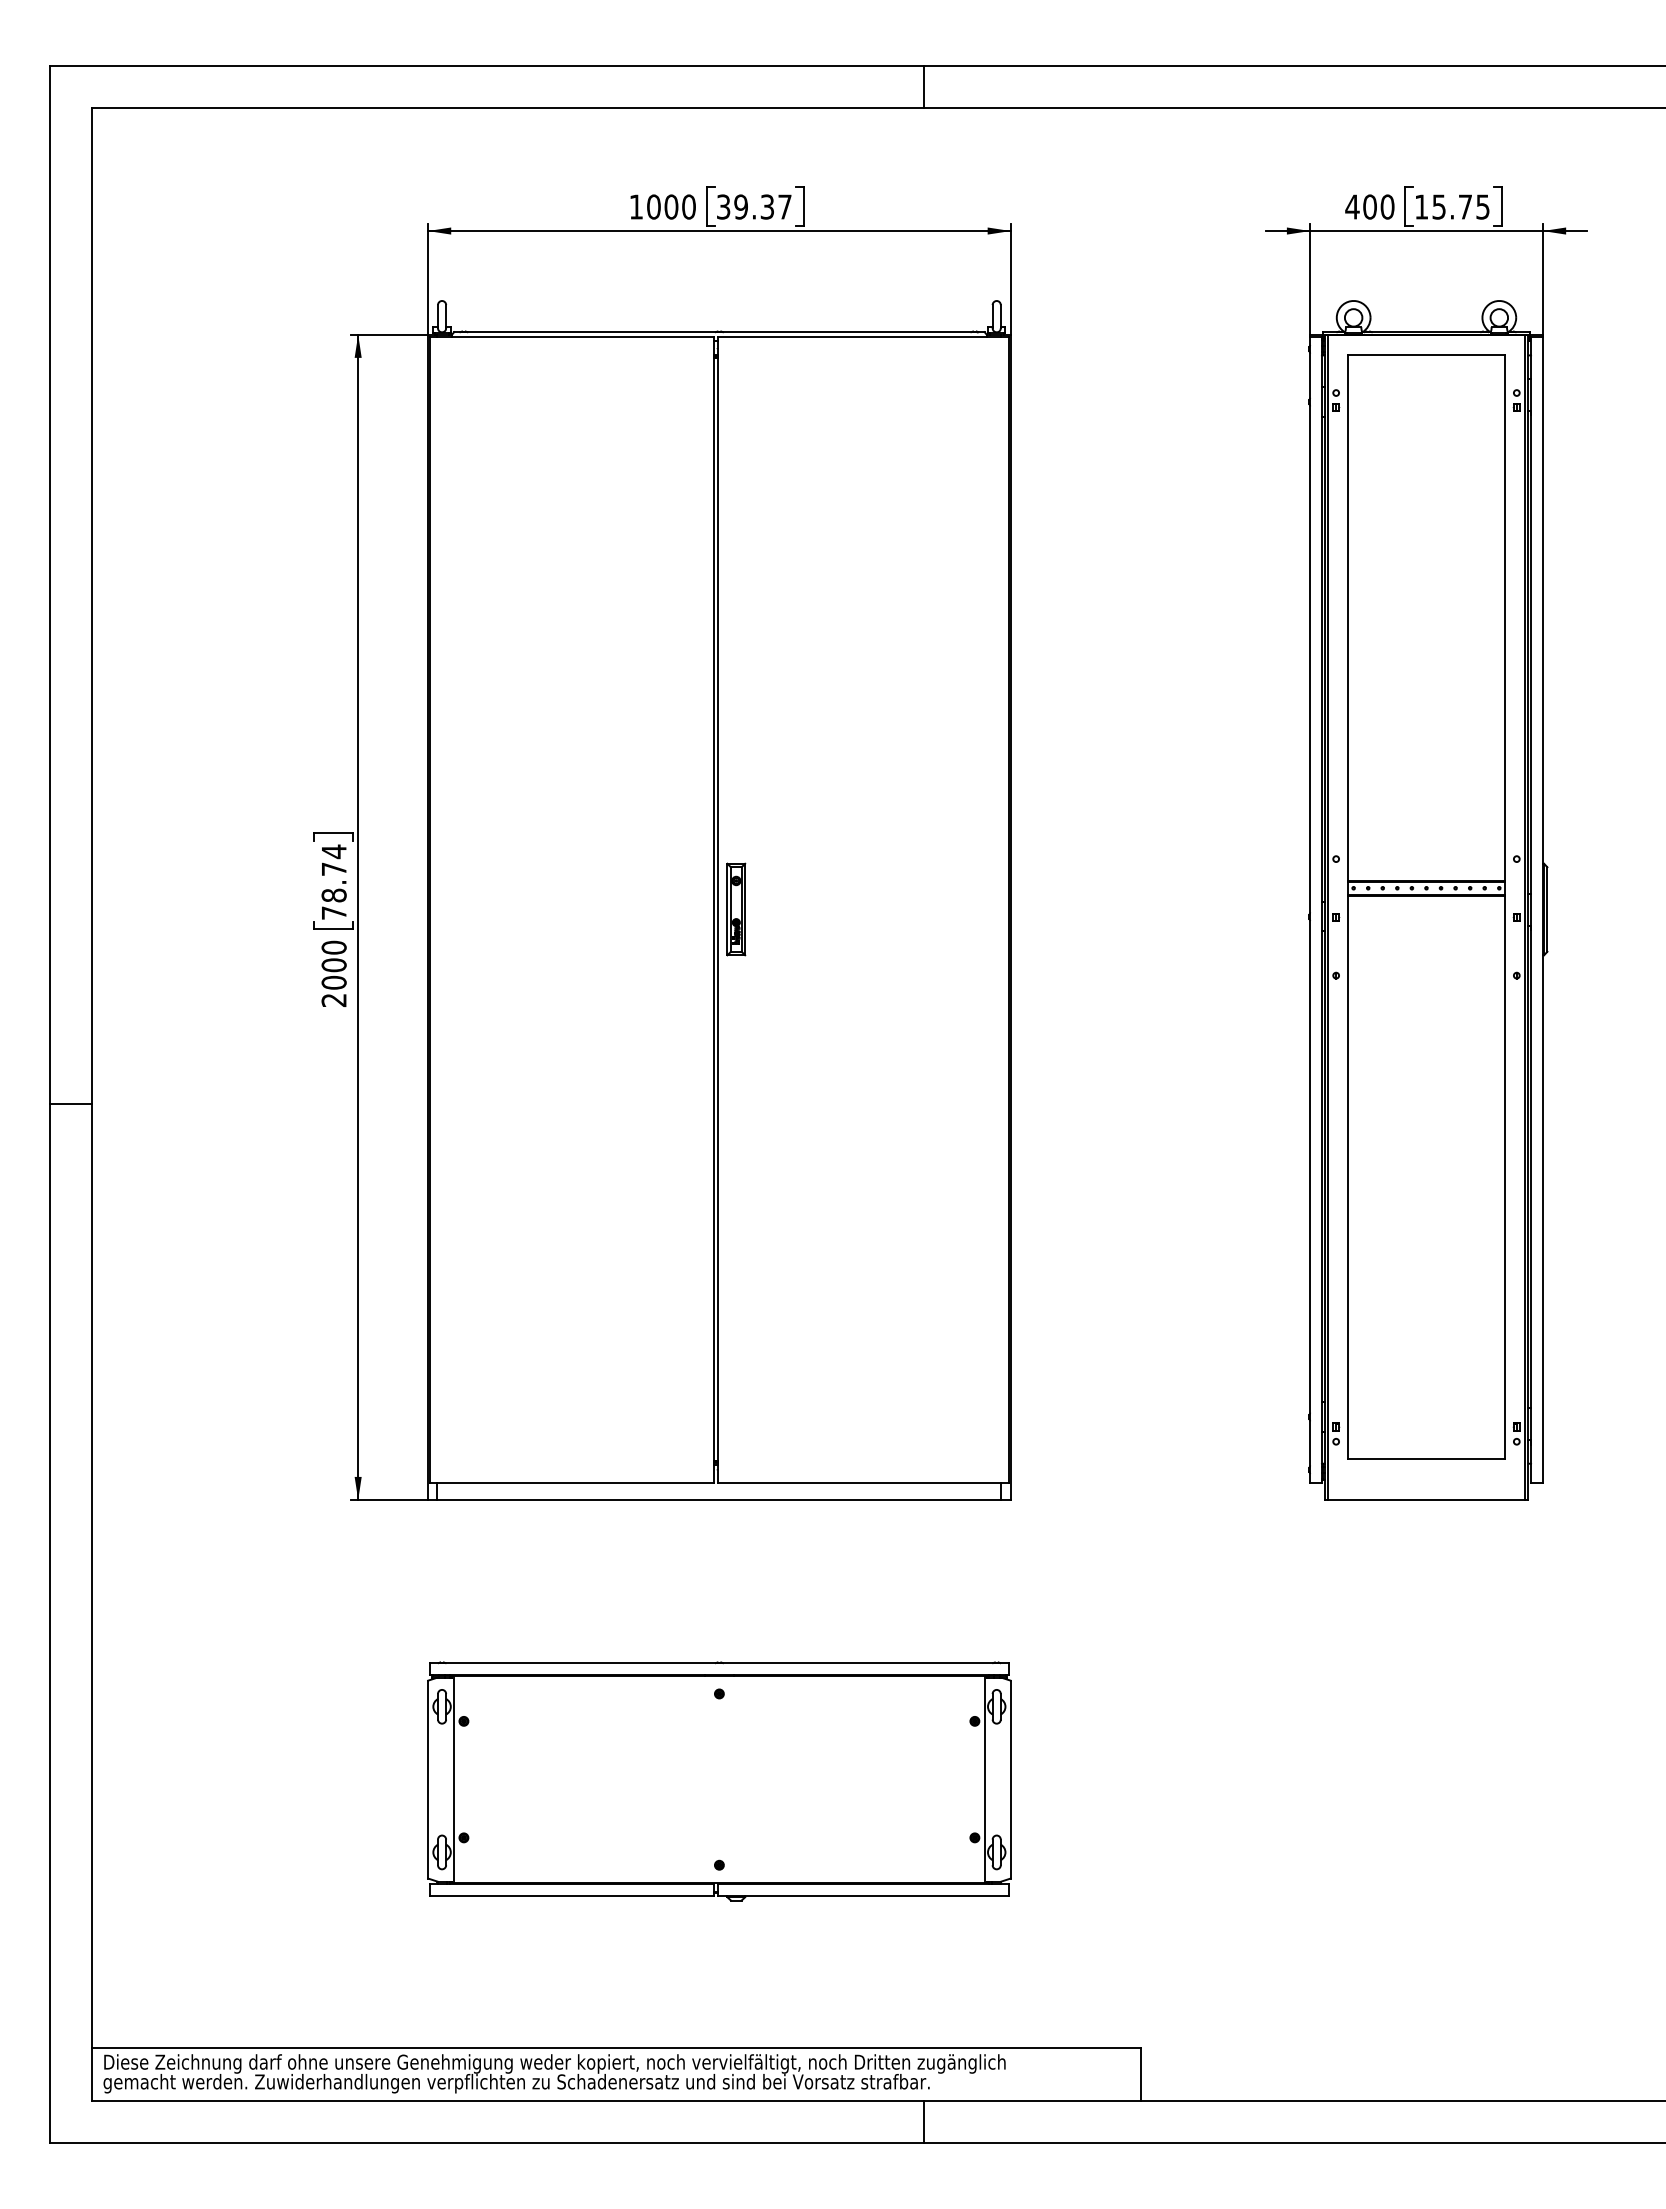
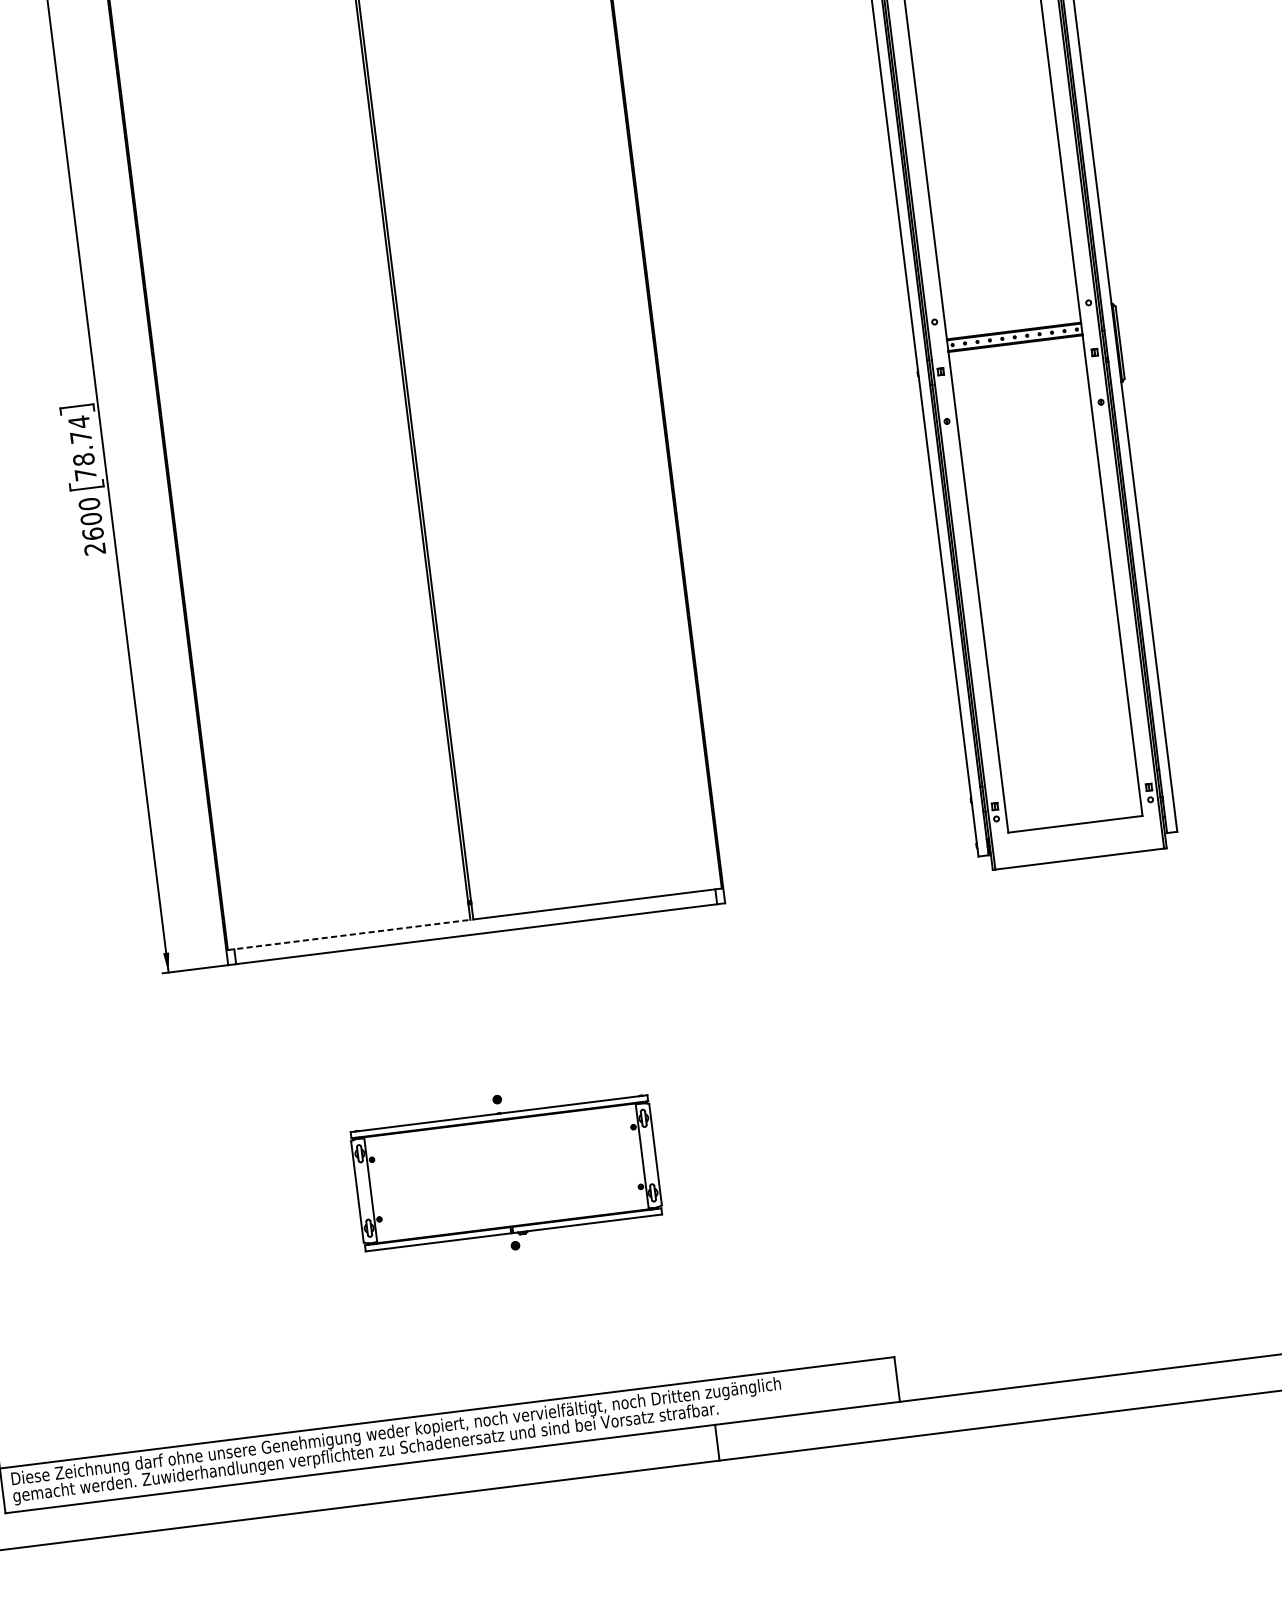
part: (736, 909) -> (428, 428), removed
text: (333, 982) -> (92, 533), 2000 -> 2600
line: (572, 1482) -> (349, 934), solid -> dashed
part: (719, 1781) -> (506, 1174), size x0.6

